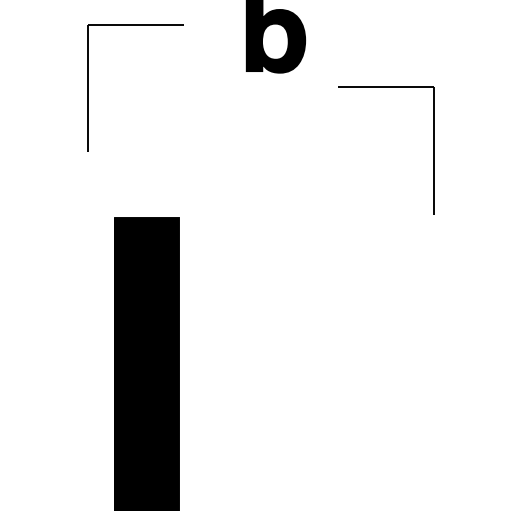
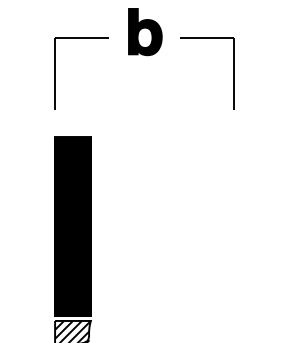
part: (89, 87) -> (55, 73), moved
part: (432, 149) -> (233, 73), moved

